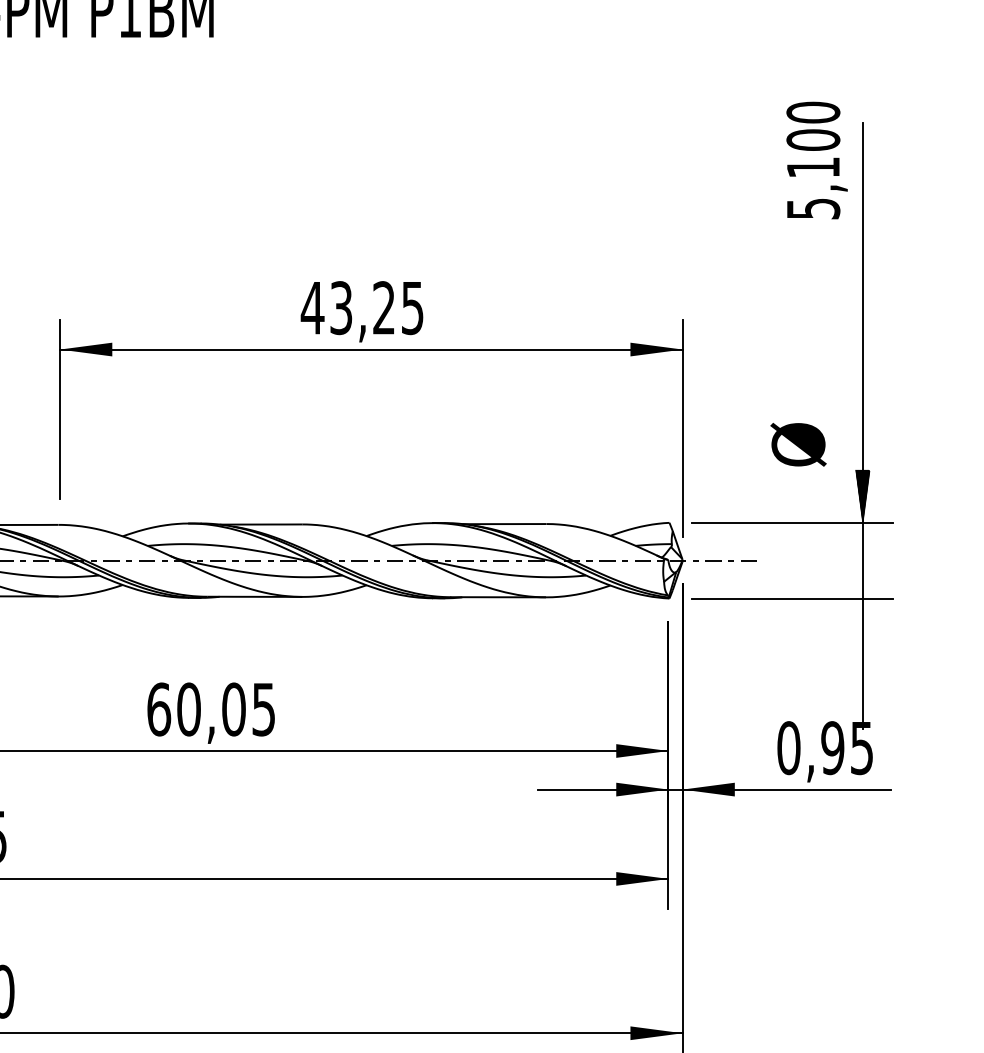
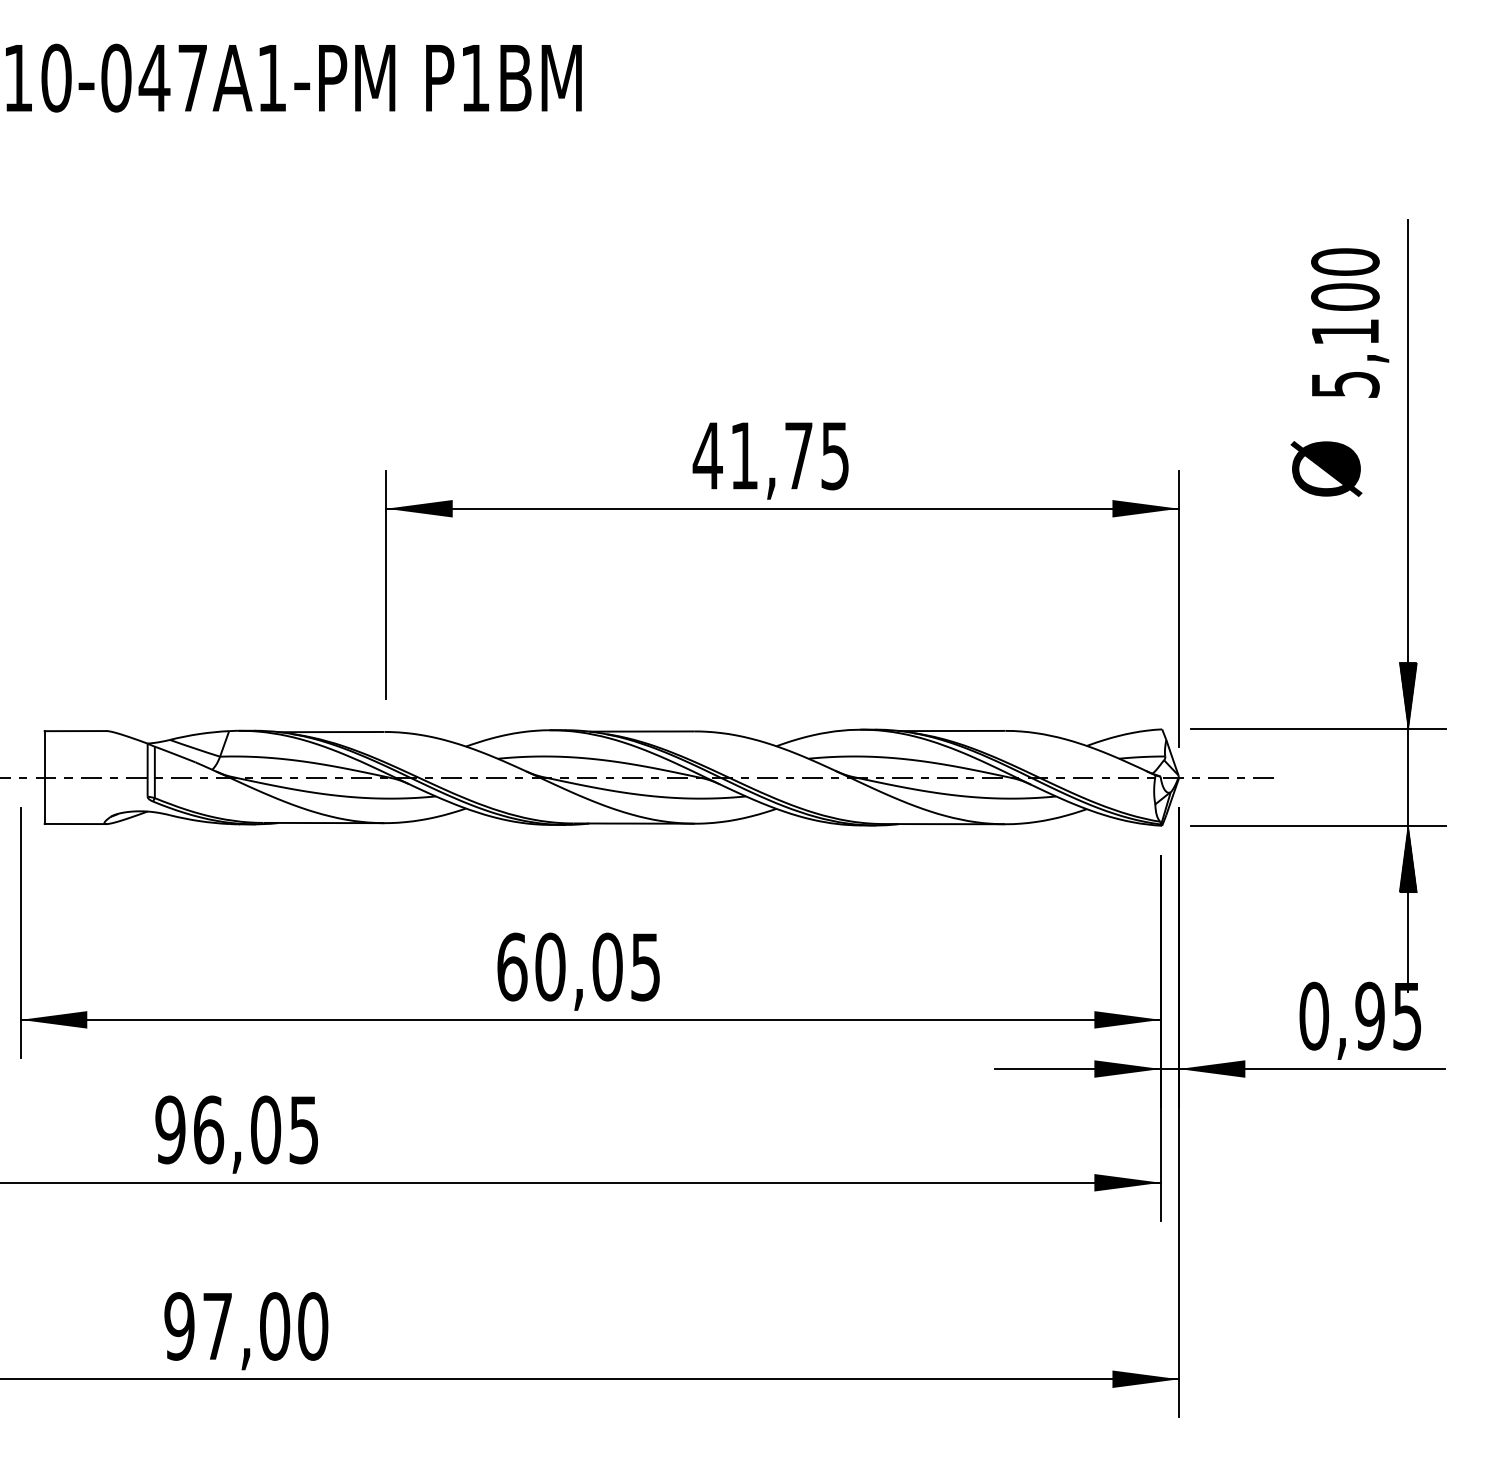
text: (817, 160) -> (1350, 322), moved
text: (362, 307) -> (771, 455), 43,25 -> 41,75
text: (798, 444) -> (1326, 468), moved
hatch: (862, 625) -> (1408, 859), added

